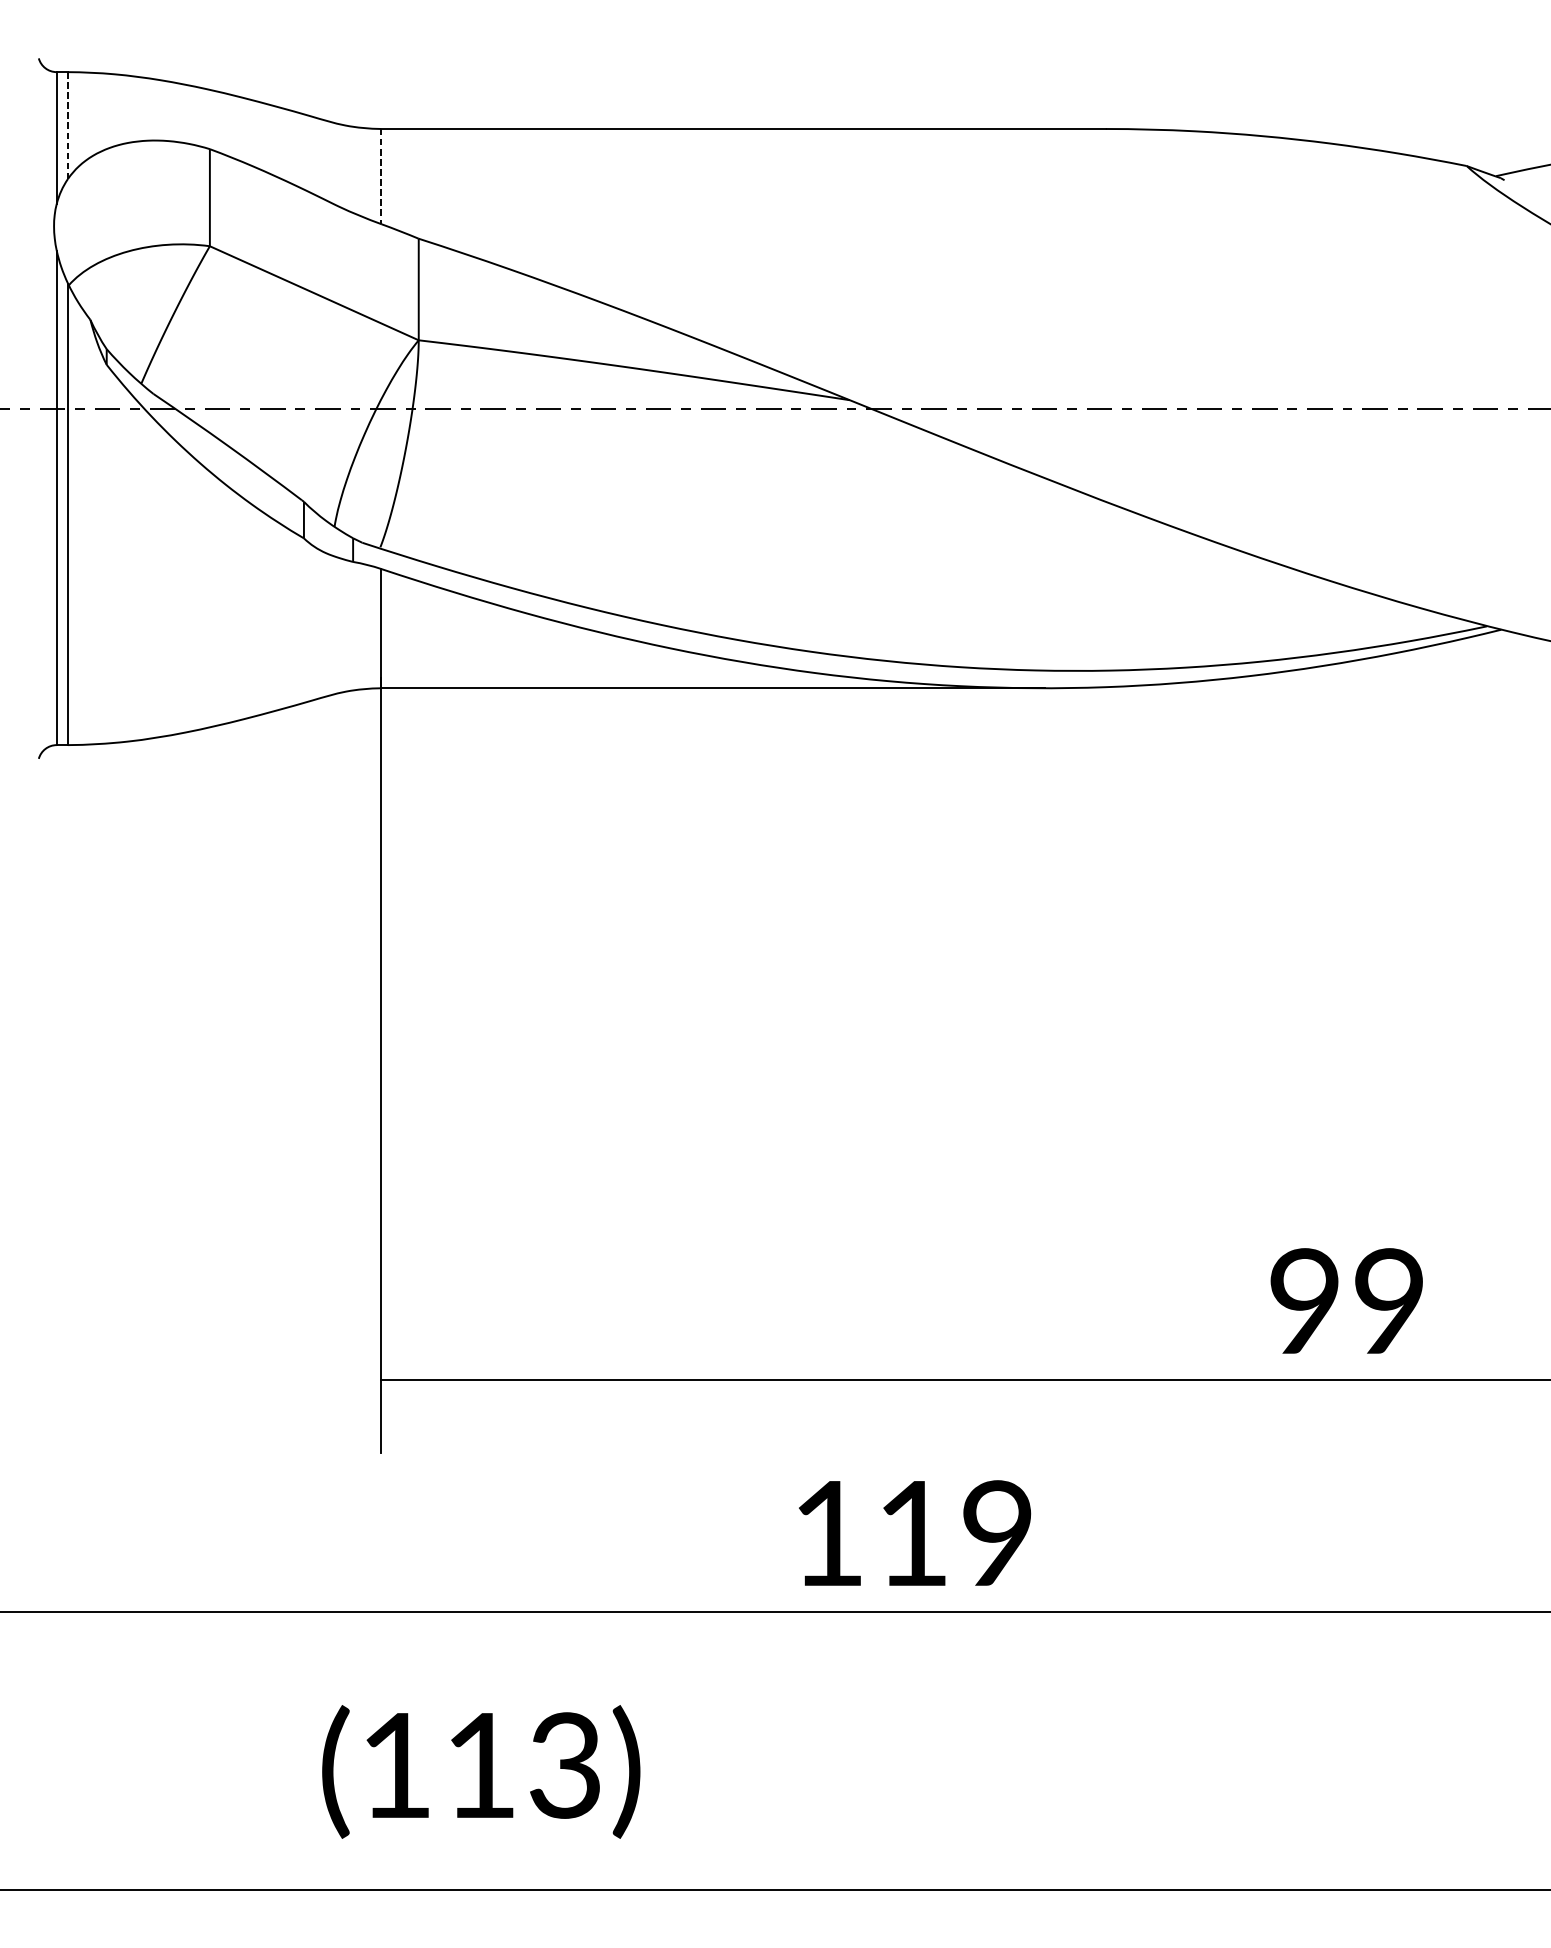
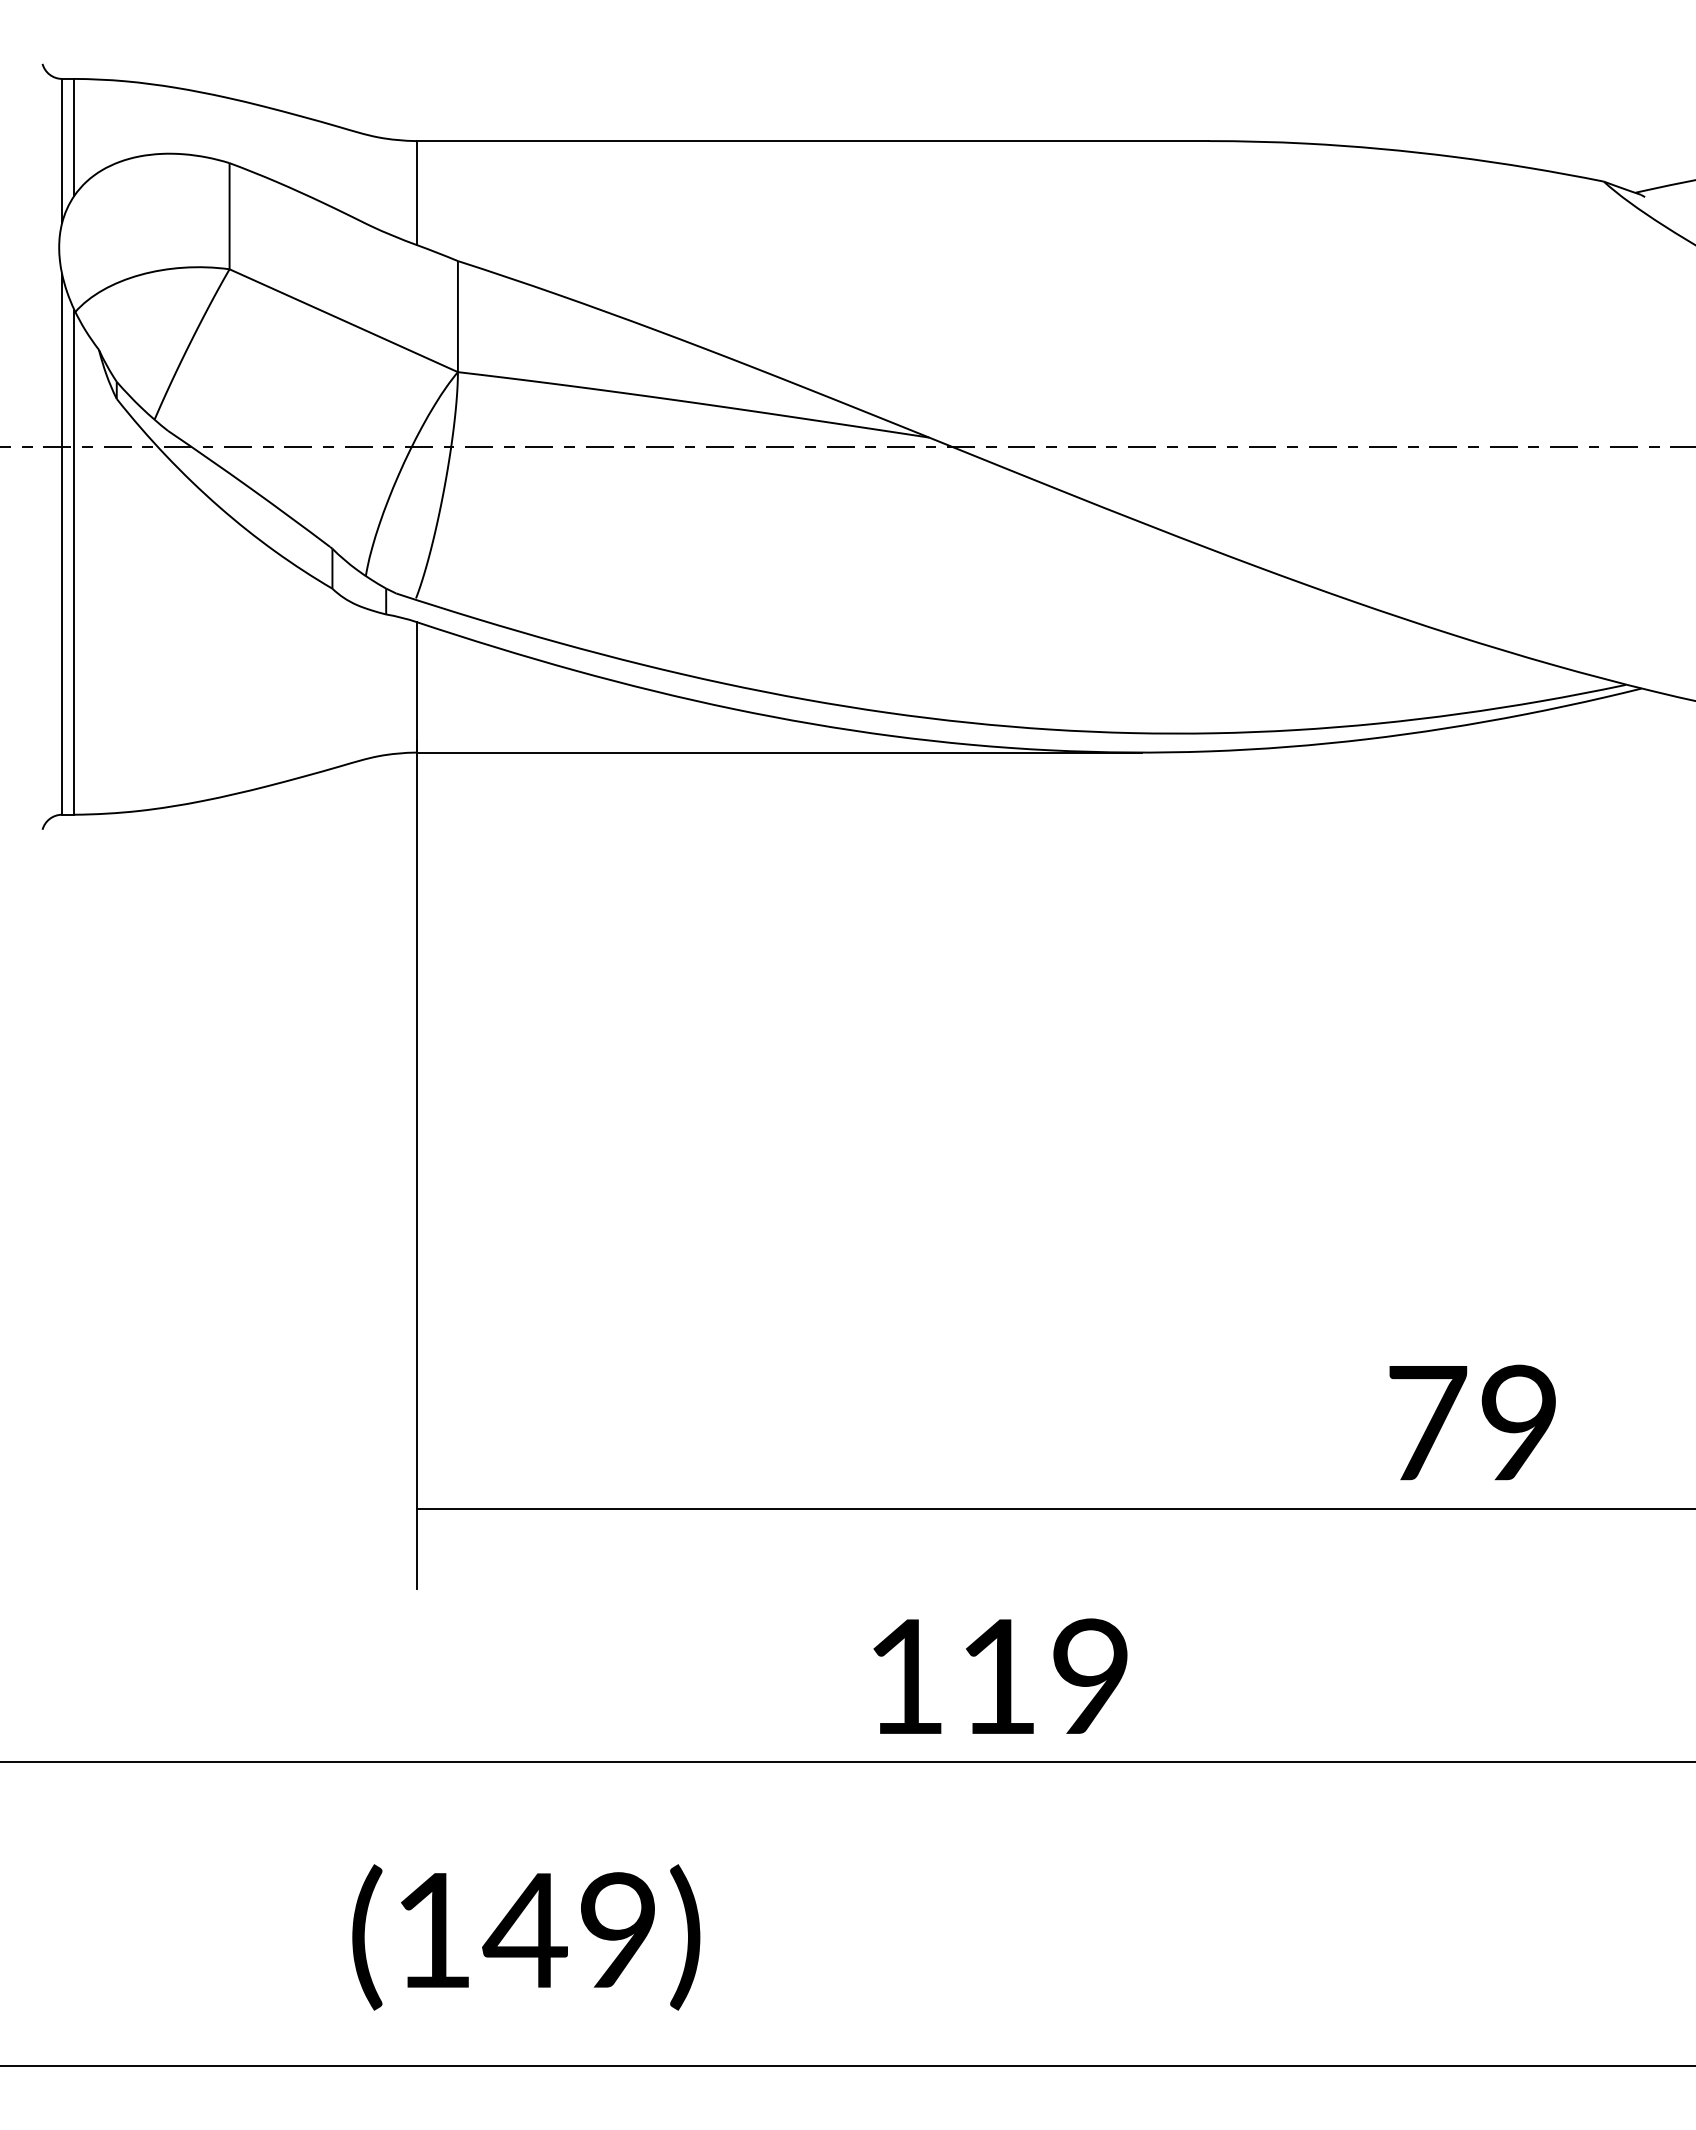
line: (68, 125) -> (74, 137), dashed -> solid
line: (380, 176) -> (416, 193), dashed -> solid
text: (1306, 1300) -> (1428, 1422), 99 -> 79
text: (519, 1765) -> (568, 1930), (113) -> (149)

